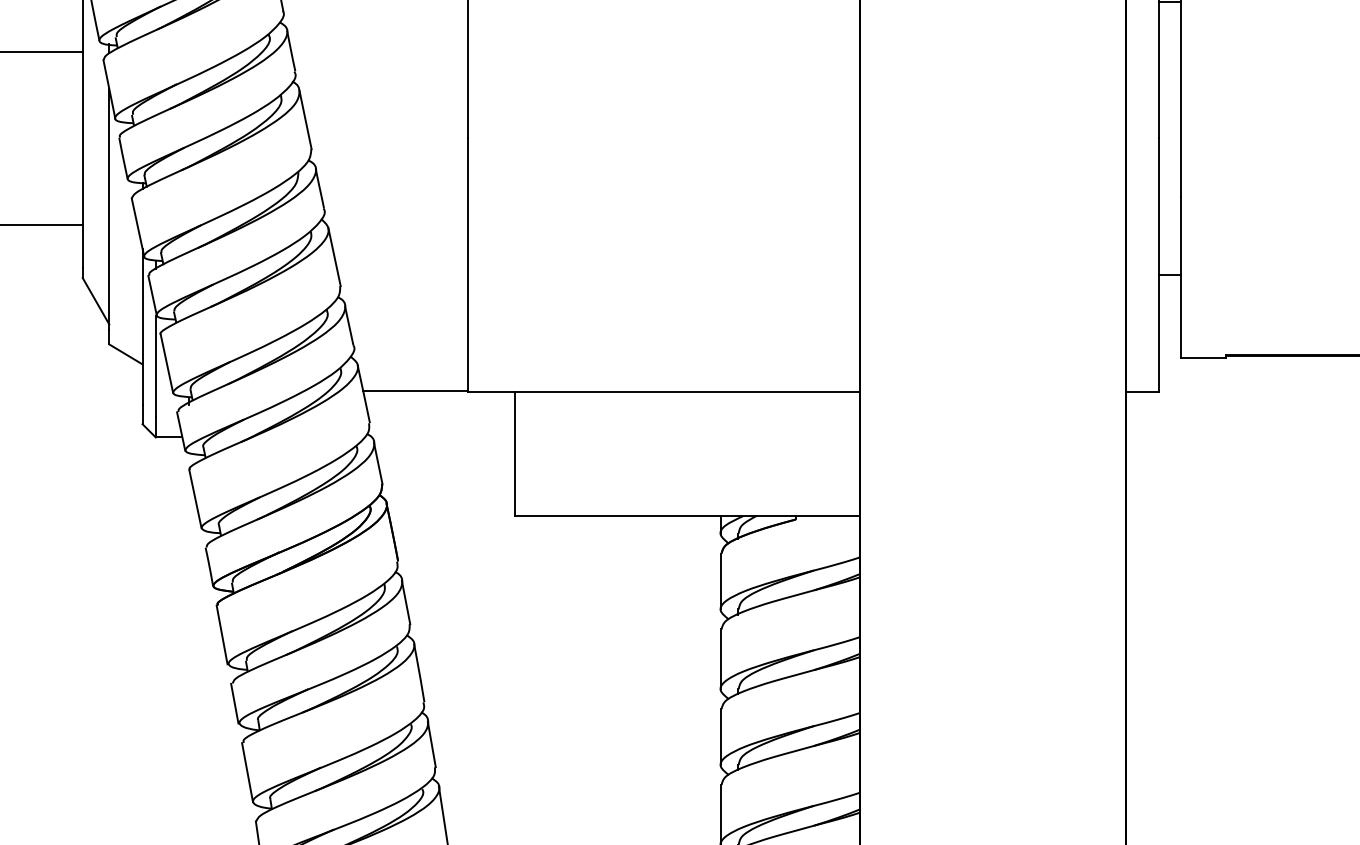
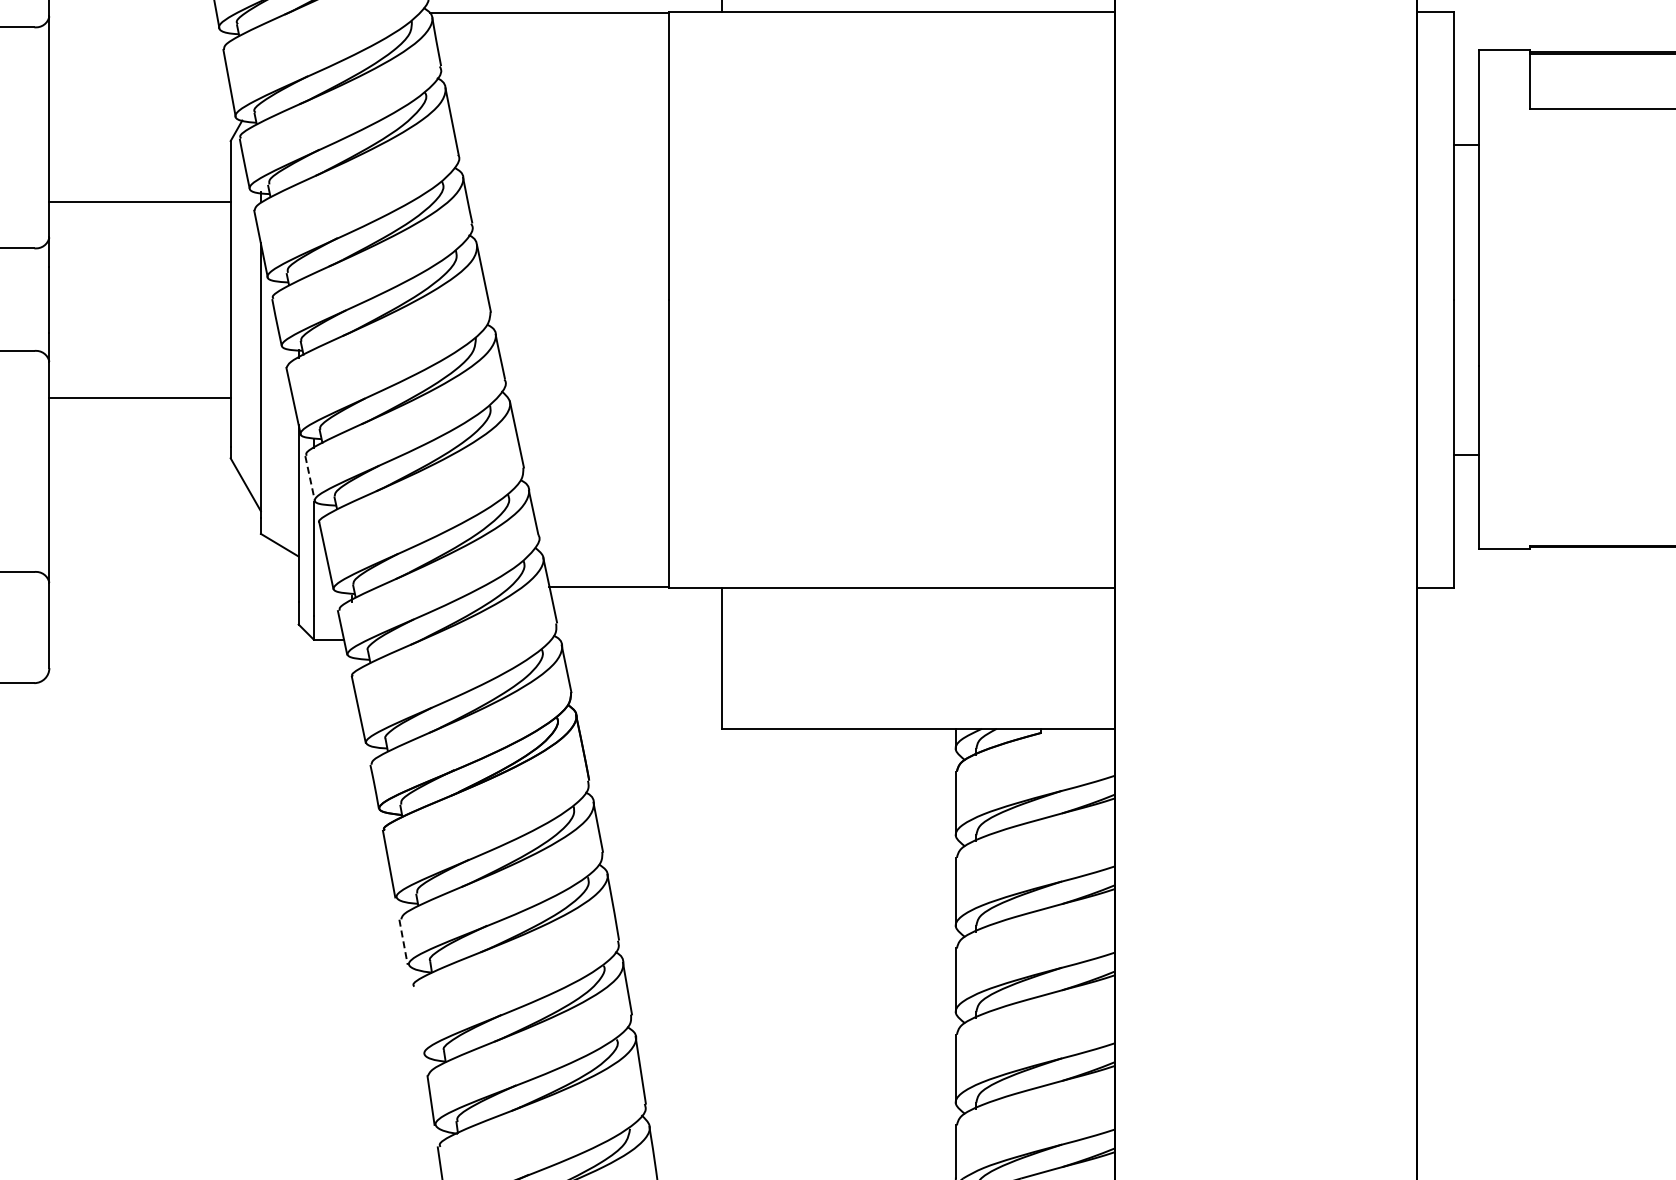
line: (152, 295) -> (310, 478), solid -> dashed
line: (234, 703) -> (403, 942), solid -> dashed
line: (247, 772) -> (417, 1020), removed

